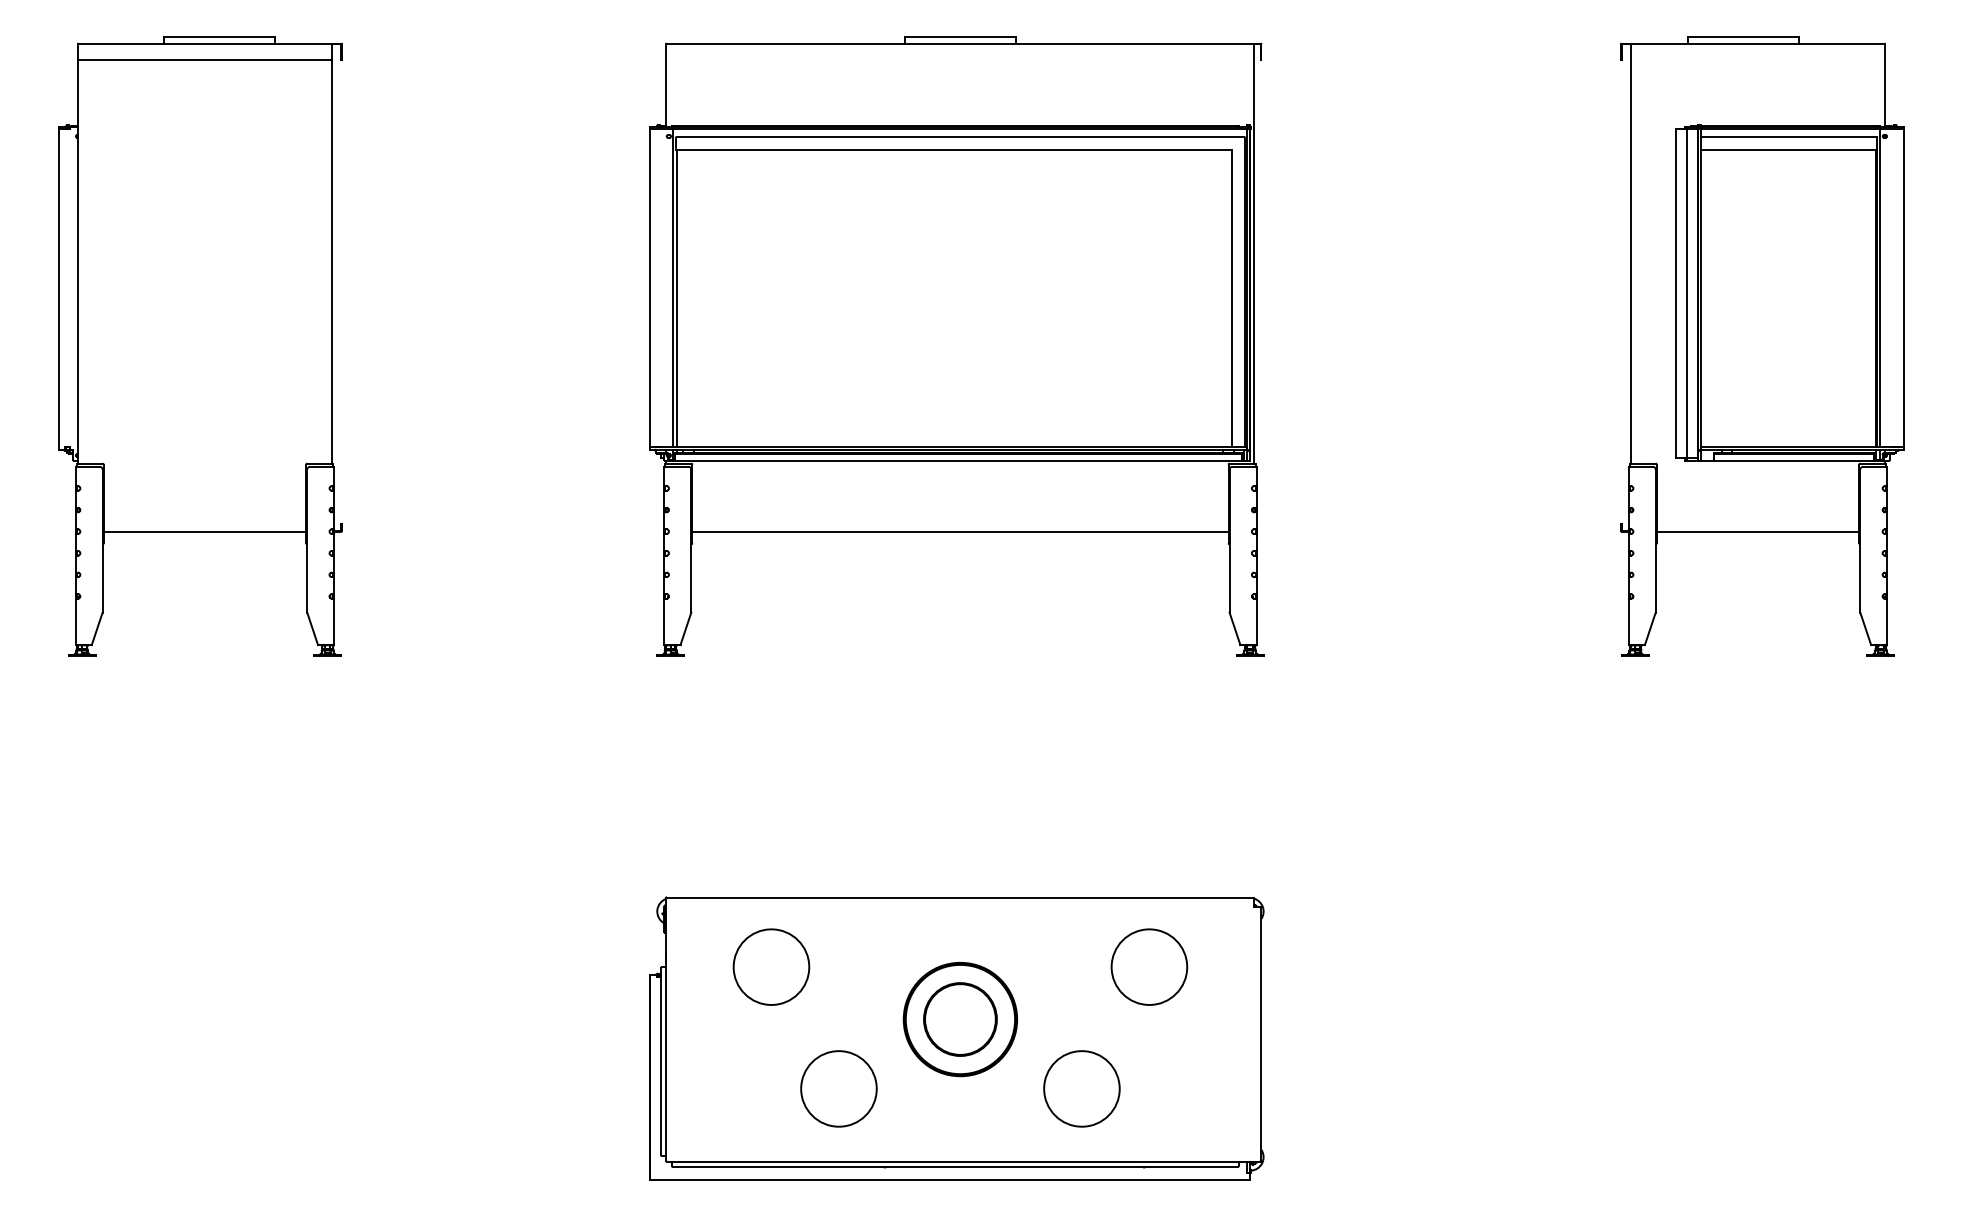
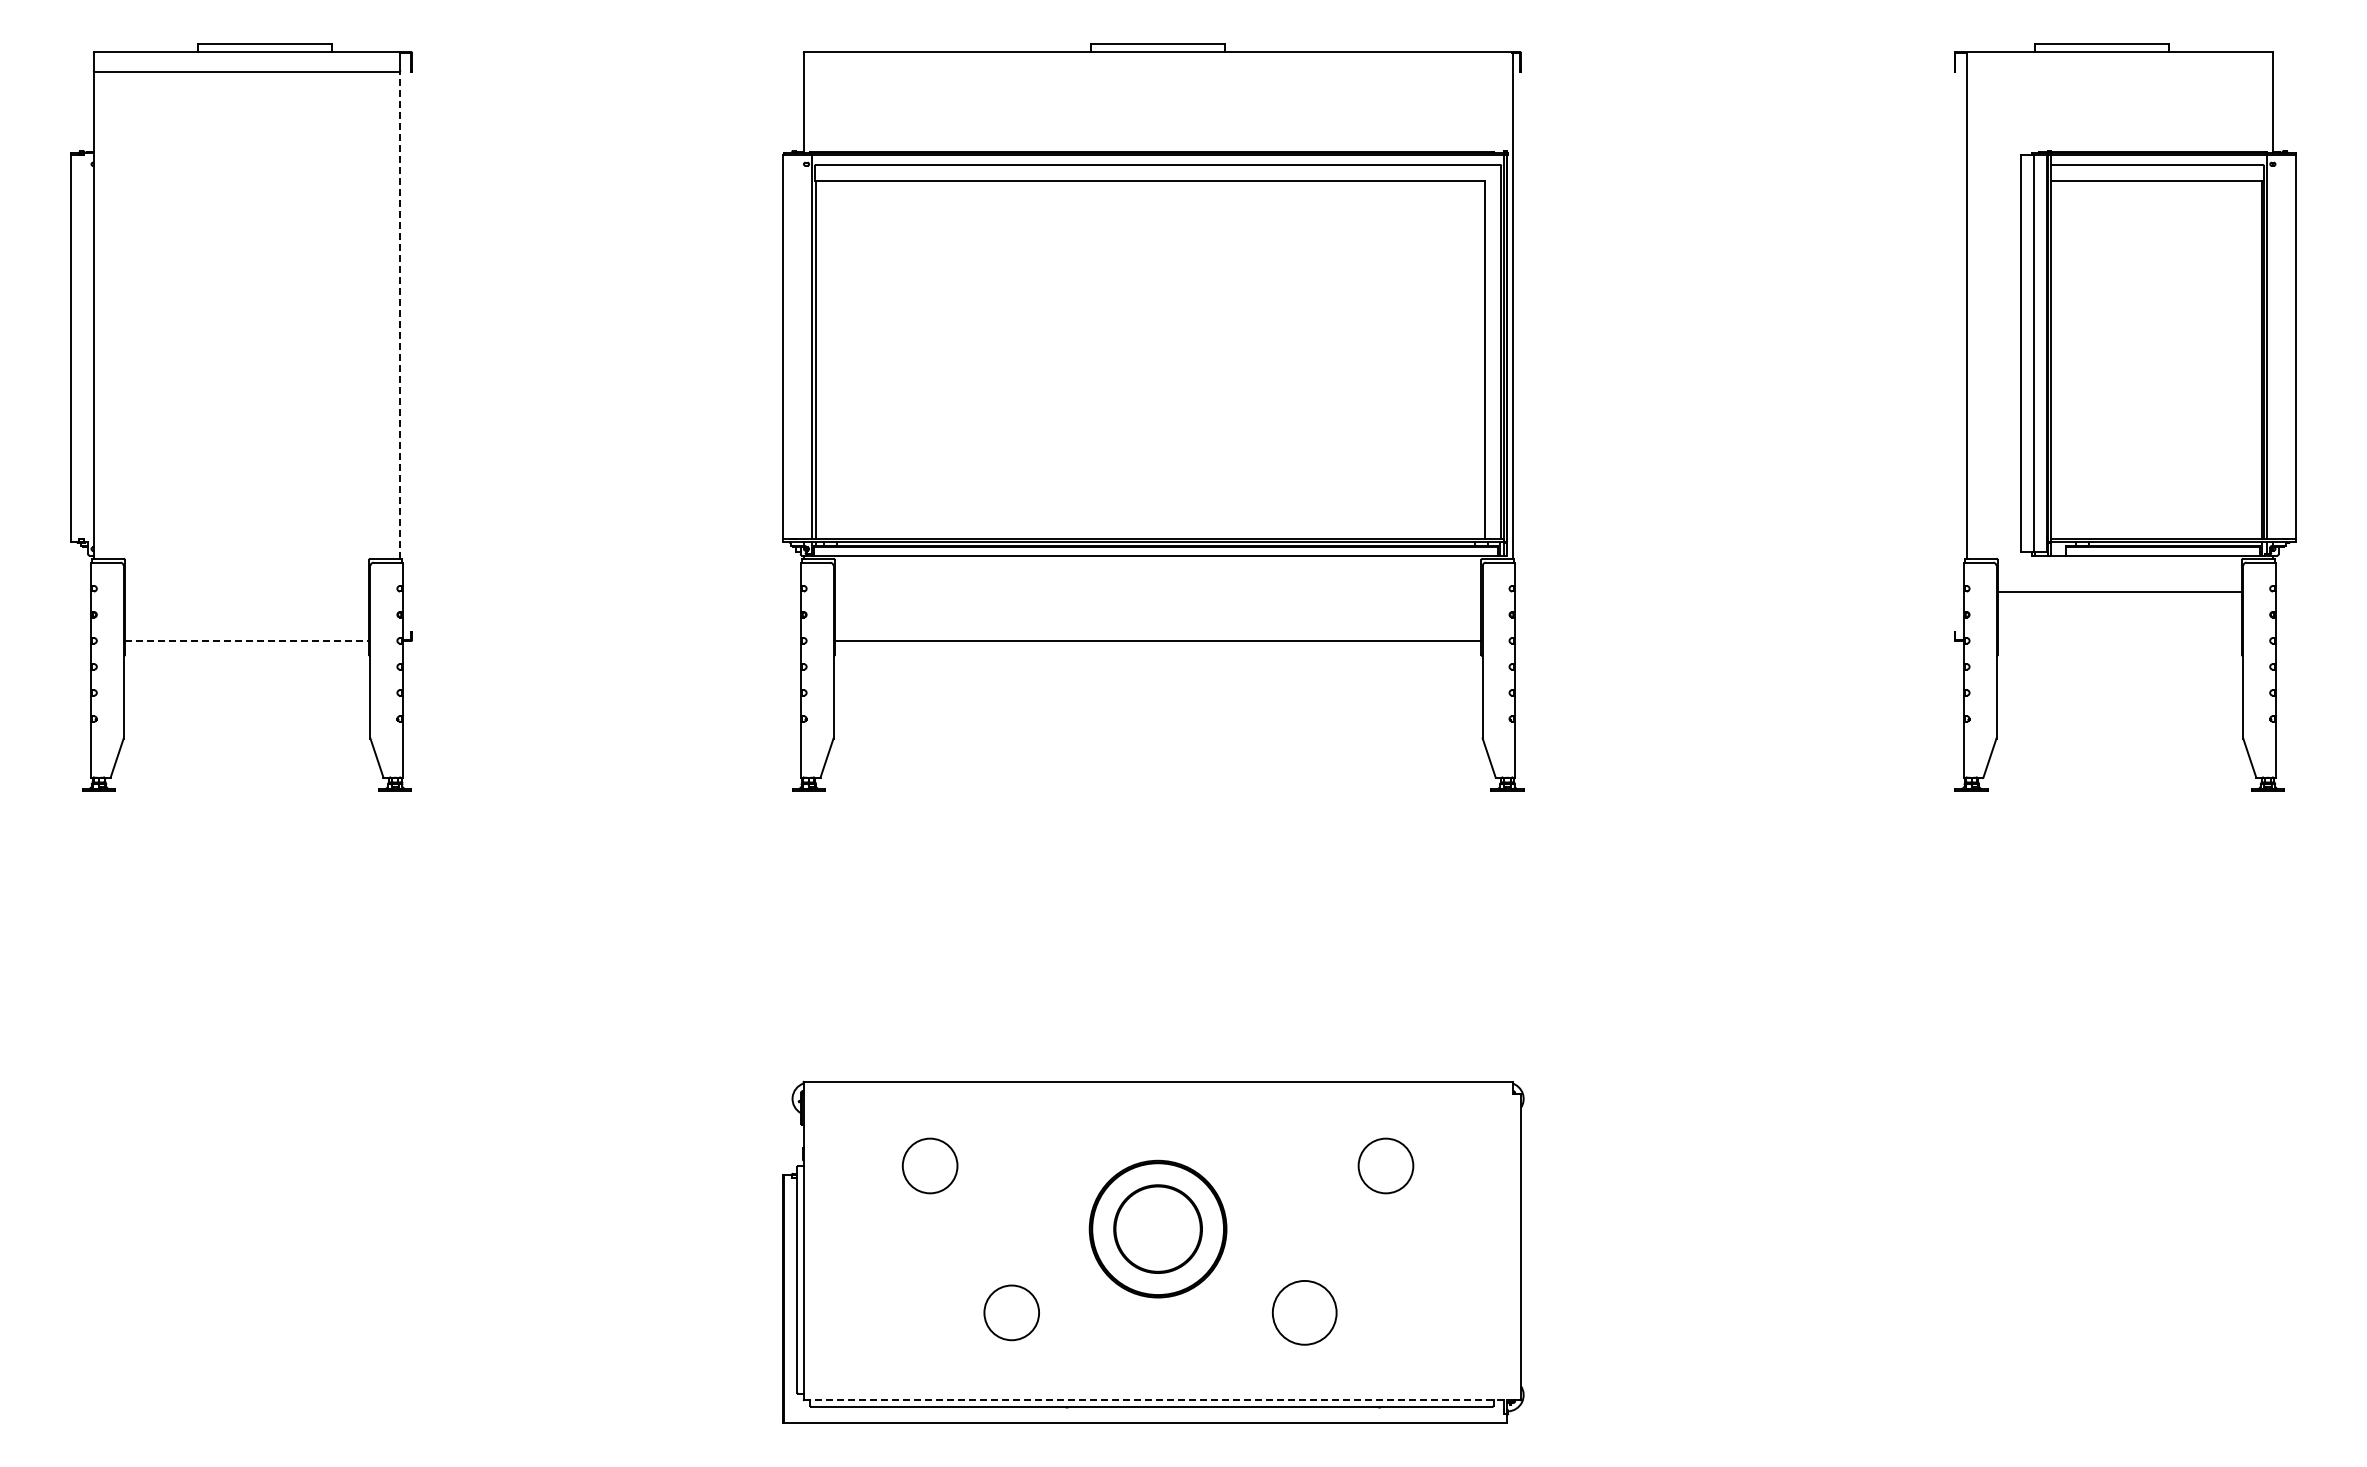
line: (332, 261) -> (400, 314), solid -> dashed
line: (205, 531) -> (247, 640), solid -> dashed
line: (1757, 531) -> (2119, 591), moved
circle: (770, 966) -> (929, 1165), size x0.6
circle: (1149, 966) -> (1385, 1165), size x0.6
circle: (838, 1088) -> (1011, 1312), size x0.6
circle: (1081, 1088) -> (1304, 1312), size x0.7
line: (960, 1161) -> (1158, 1400), solid -> dashed

